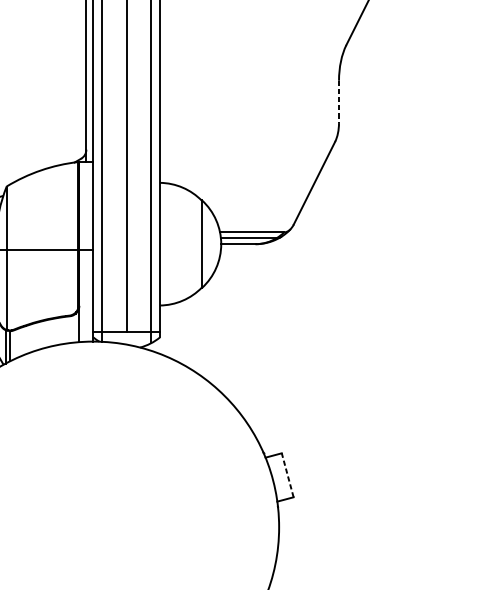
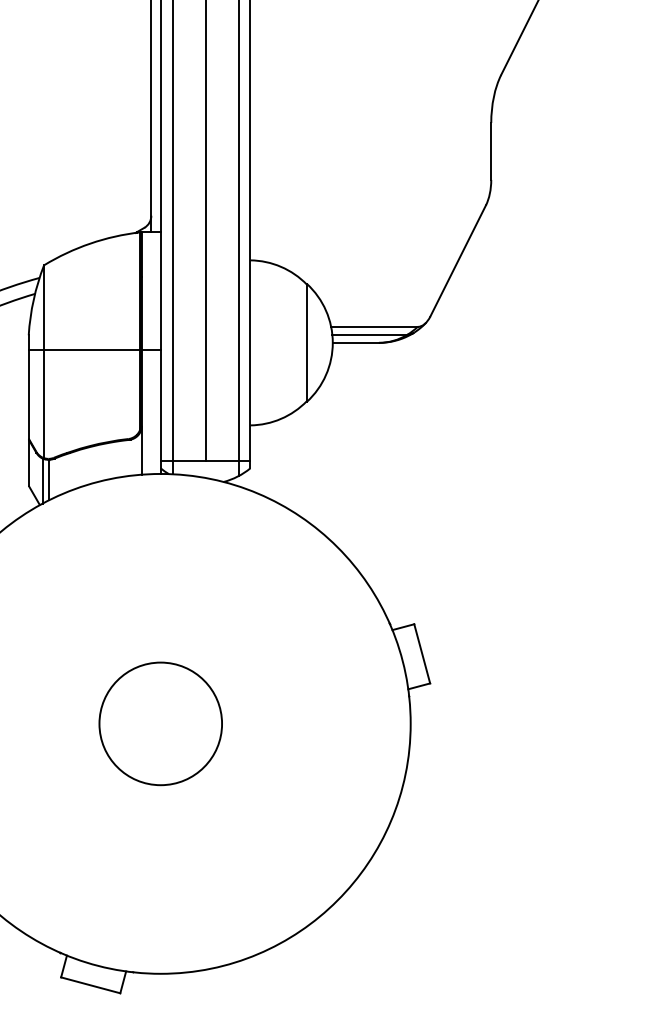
line: (339, 101) -> (491, 151), dashed -> solid
line: (287, 475) -> (422, 653), dashed -> solid
circle: (93, 527) -> (160, 723), added

